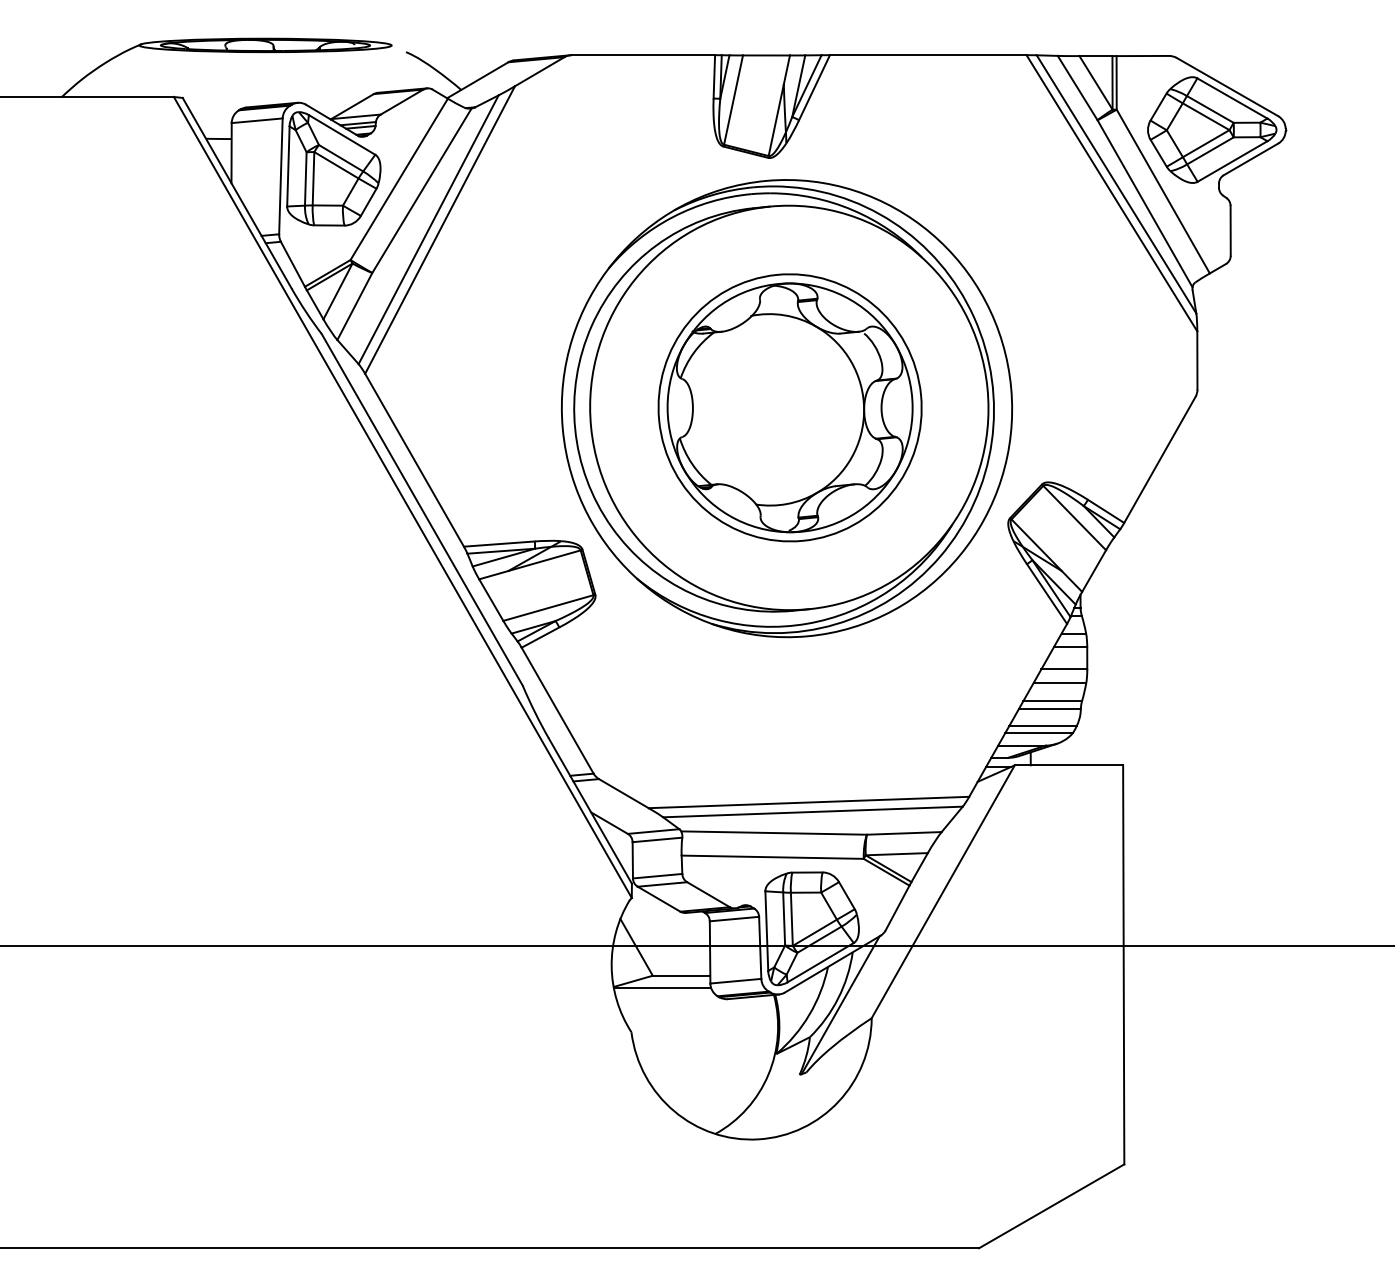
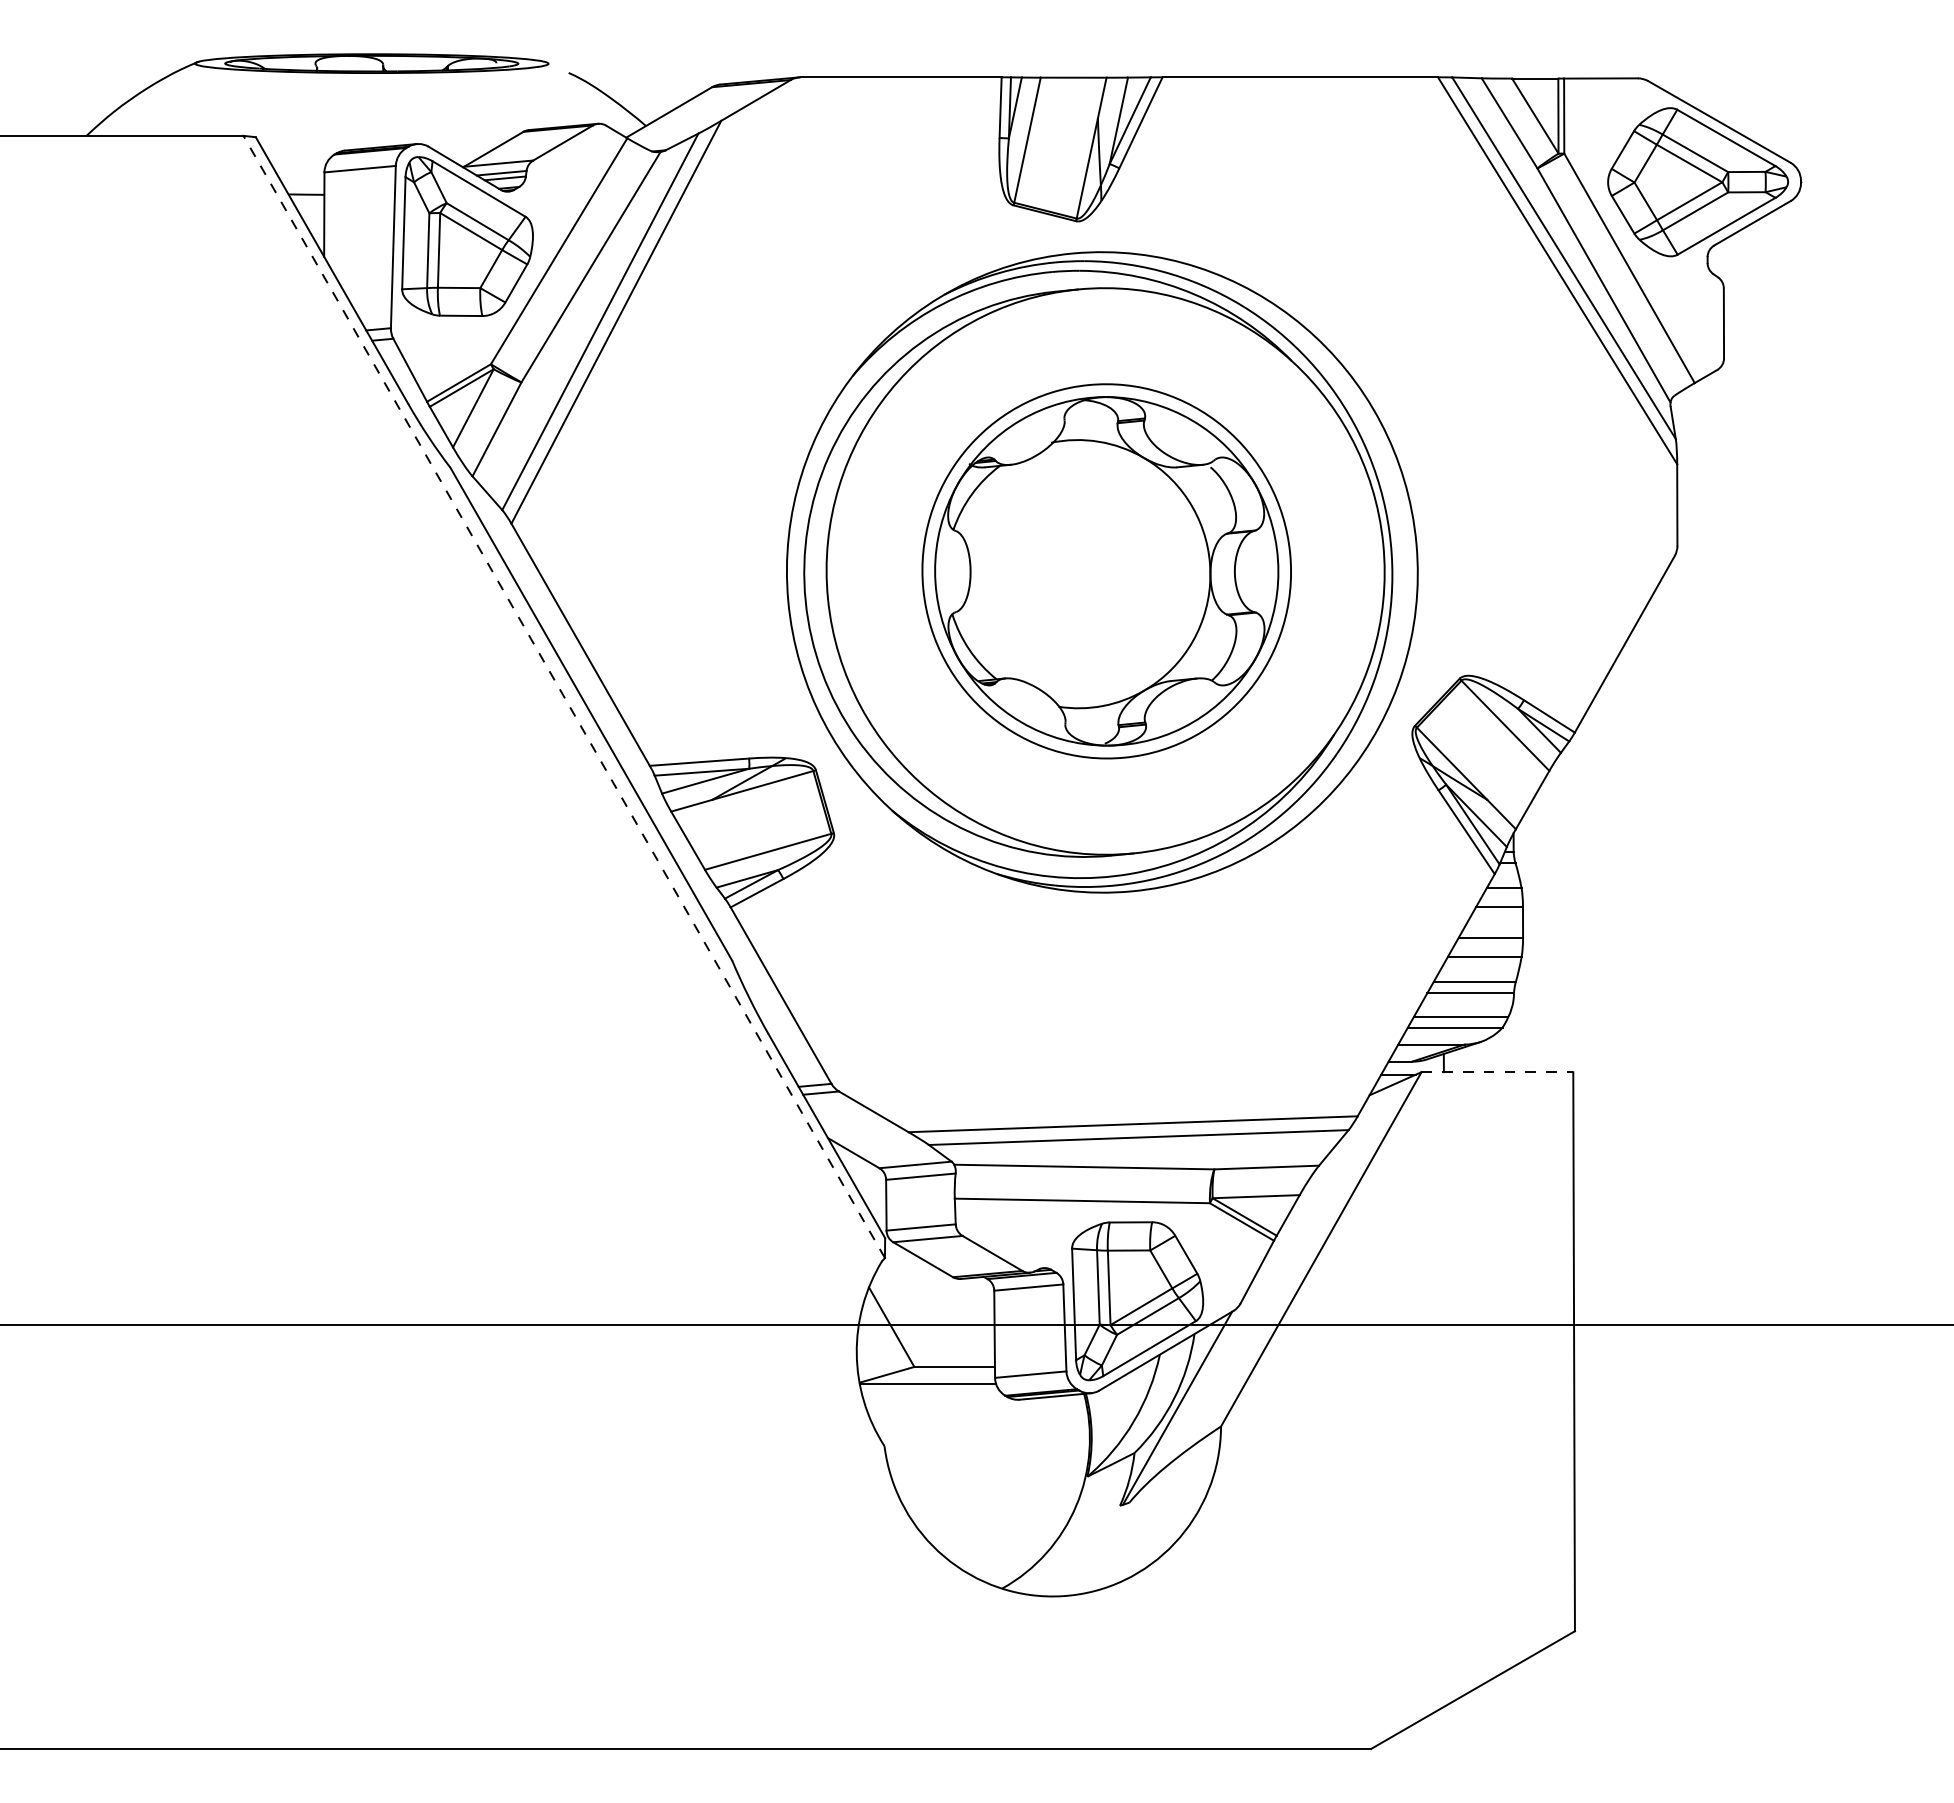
line: (402, 497) -> (563, 696), solid -> dashed
line: (1069, 765) -> (1497, 1072), solid -> dashed

